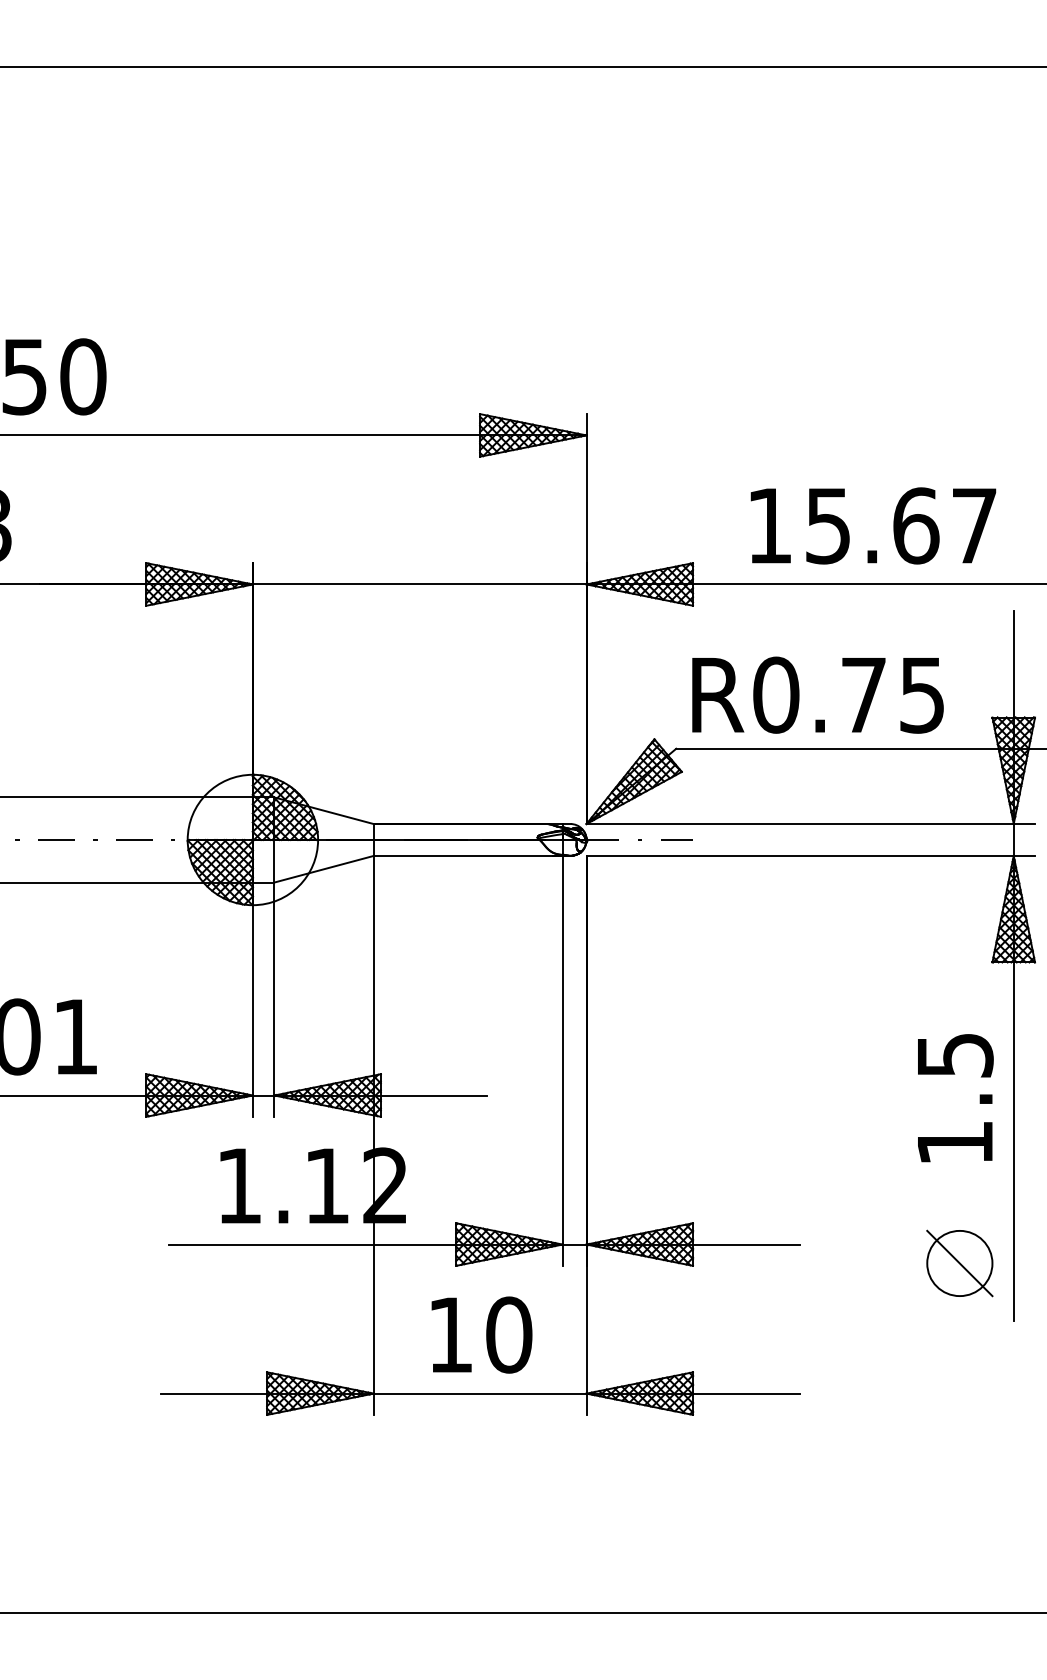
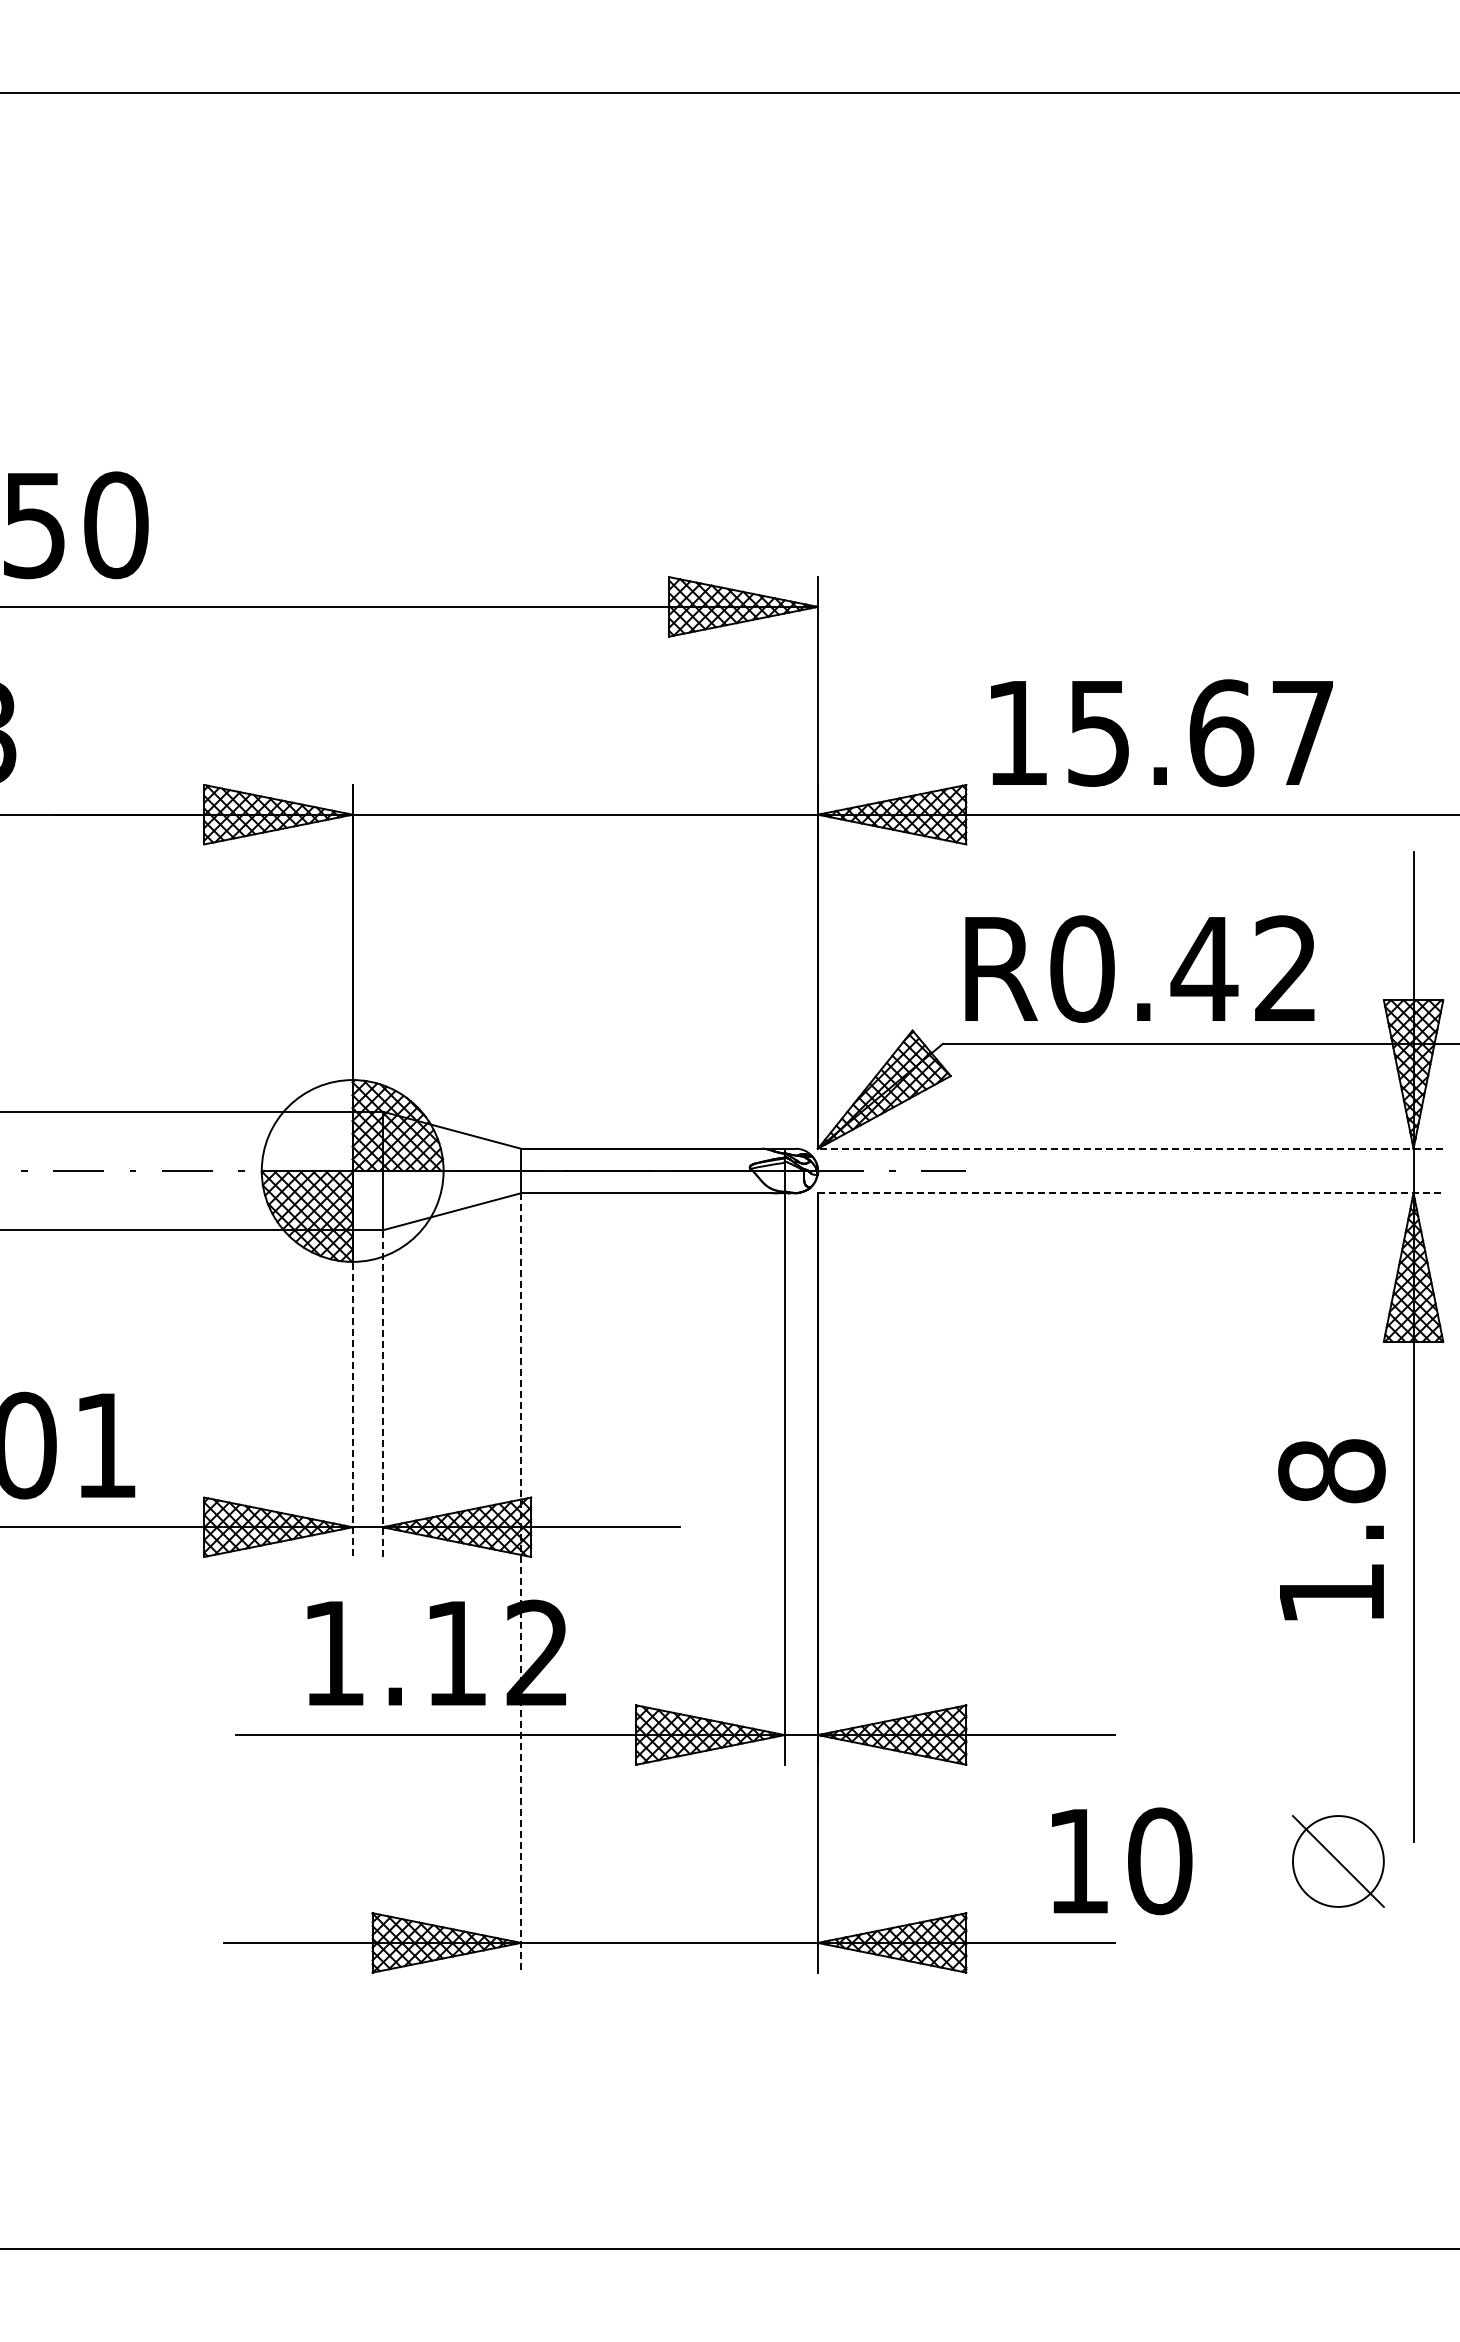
text: (873, 525) -> (1161, 732), moved
text: (891, 694) -> (1243, 968), R0.75 -> R0.42
line: (810, 823) -> (1130, 1148), solid -> dashed
line: (810, 856) -> (1130, 1193), solid -> dashed
line: (274, 999) -> (382, 1393), solid -> dashed
line: (252, 1000) -> (352, 1394), solid -> dashed
text: (954, 1055) -> (1331, 1471), 1.5 -> 1.8
line: (373, 1135) -> (521, 1582), solid -> dashed
part: (959, 1263) -> (1338, 1861), moved
text: (482, 1335) -> (1122, 1861), moved

